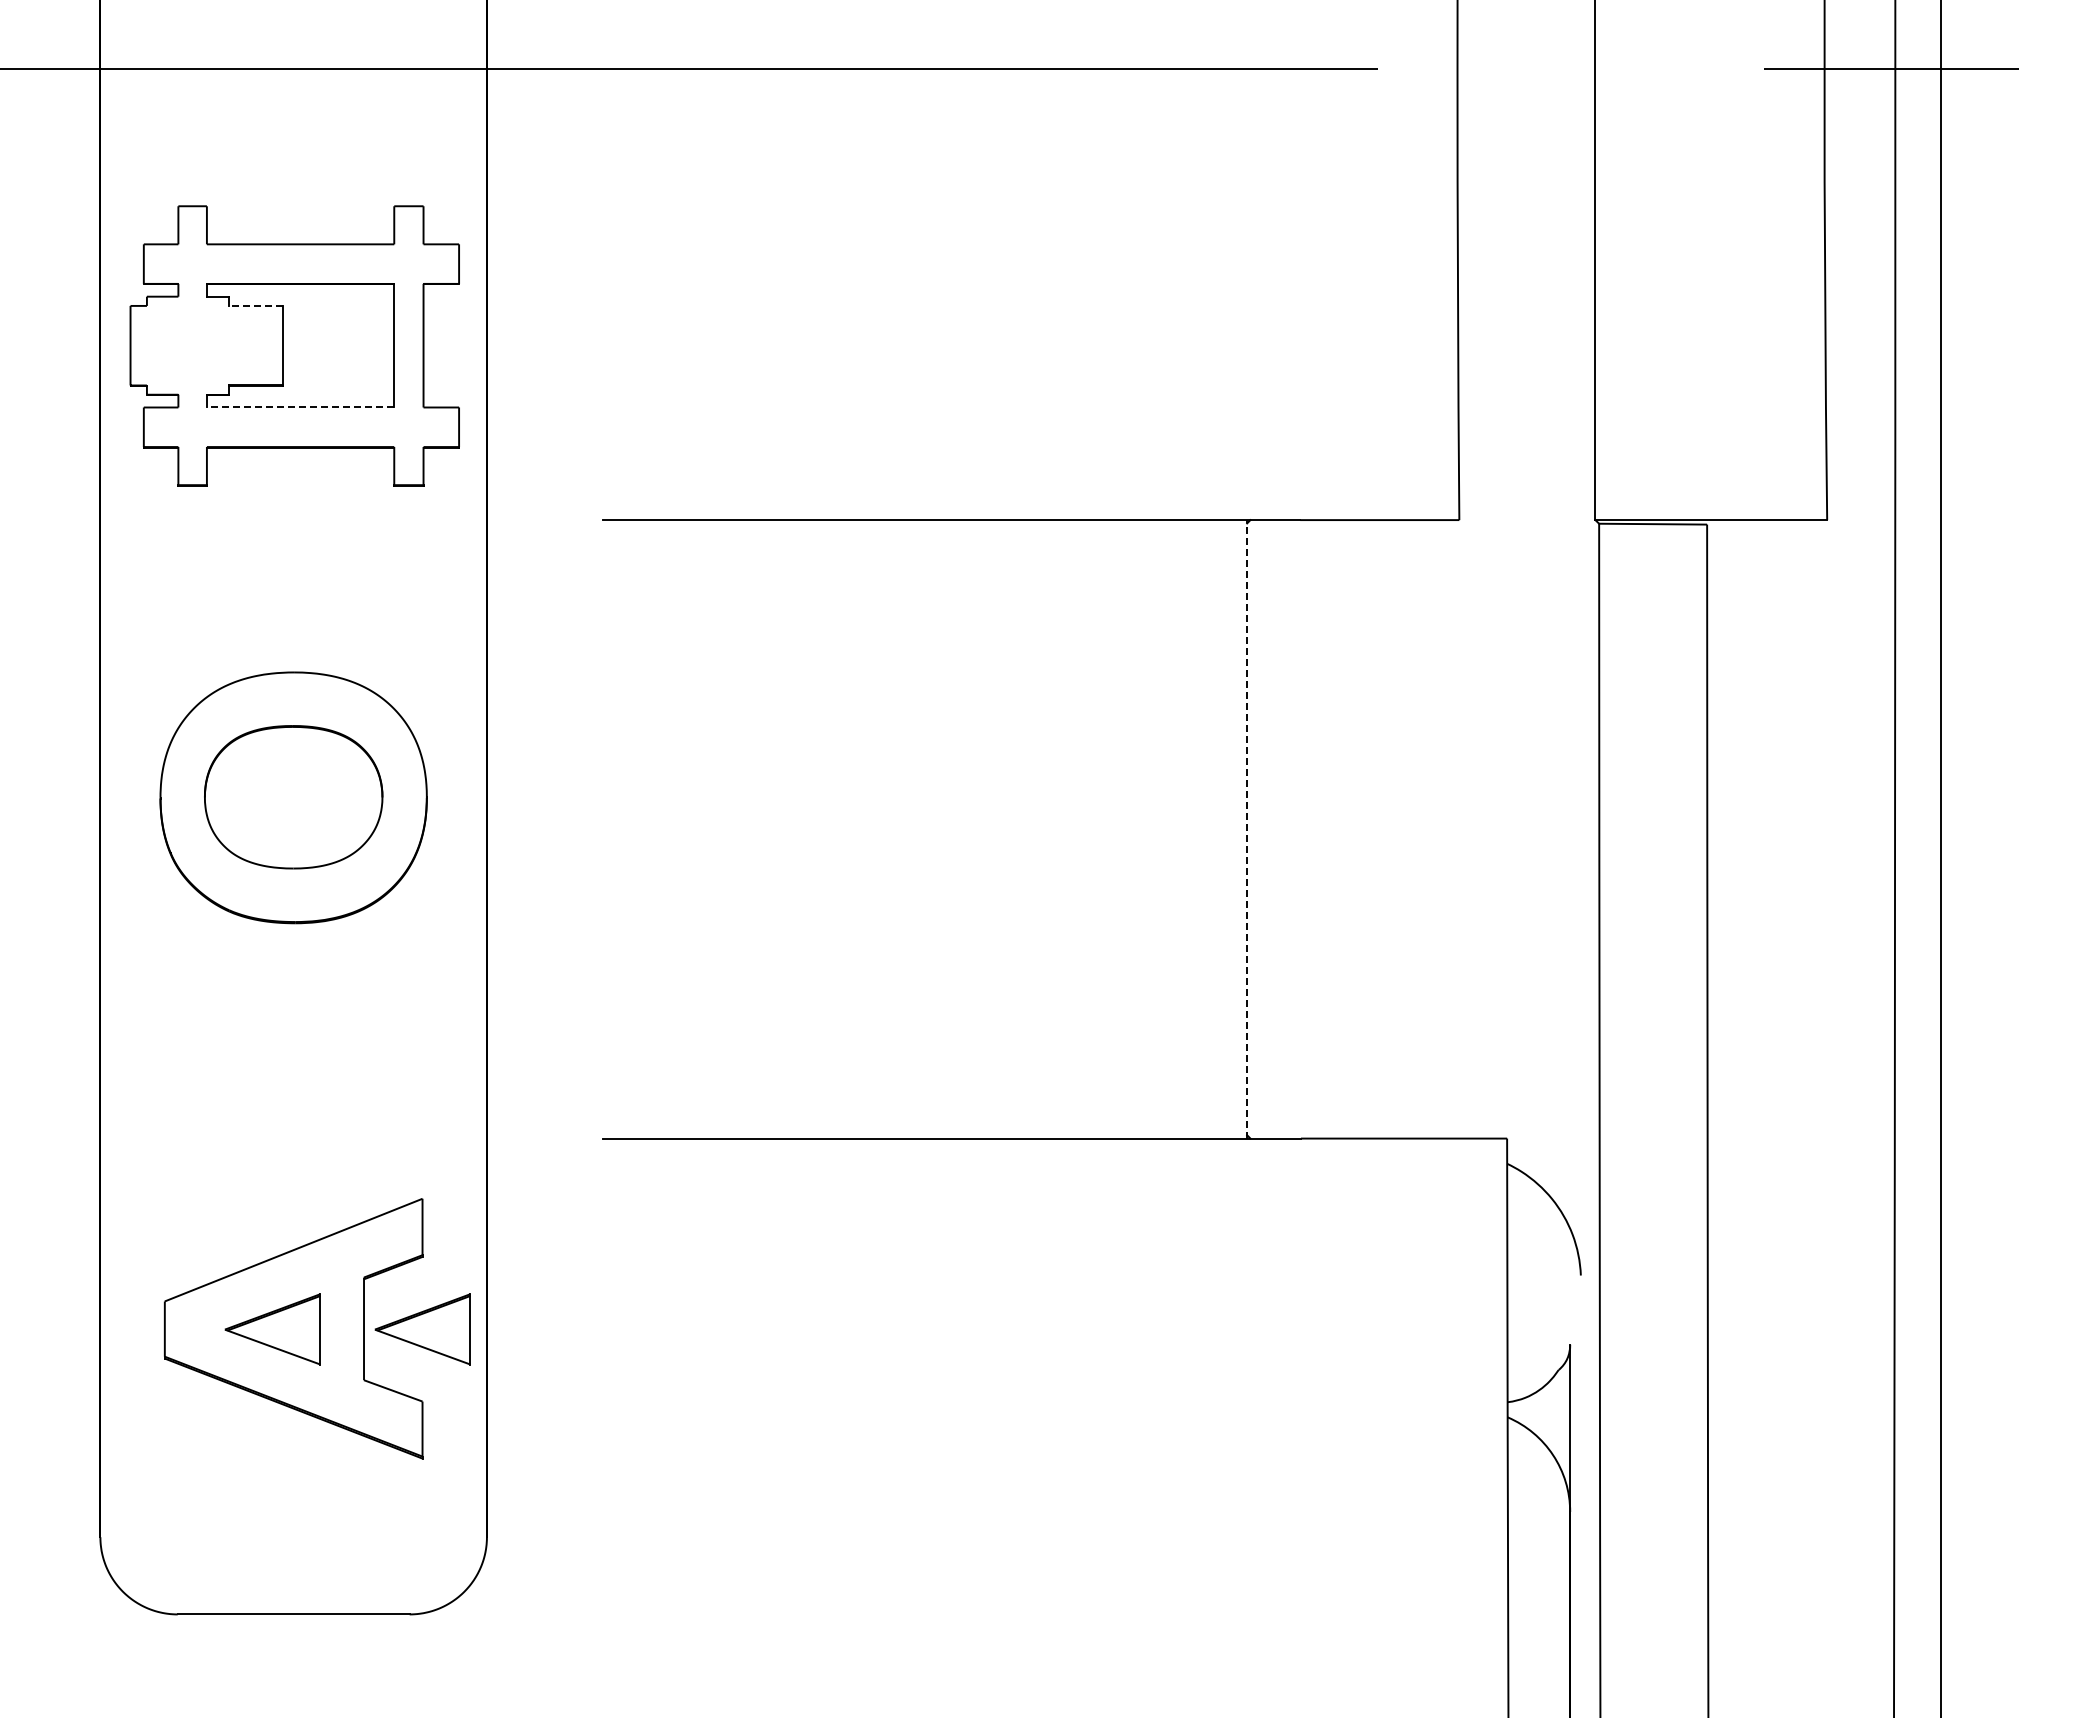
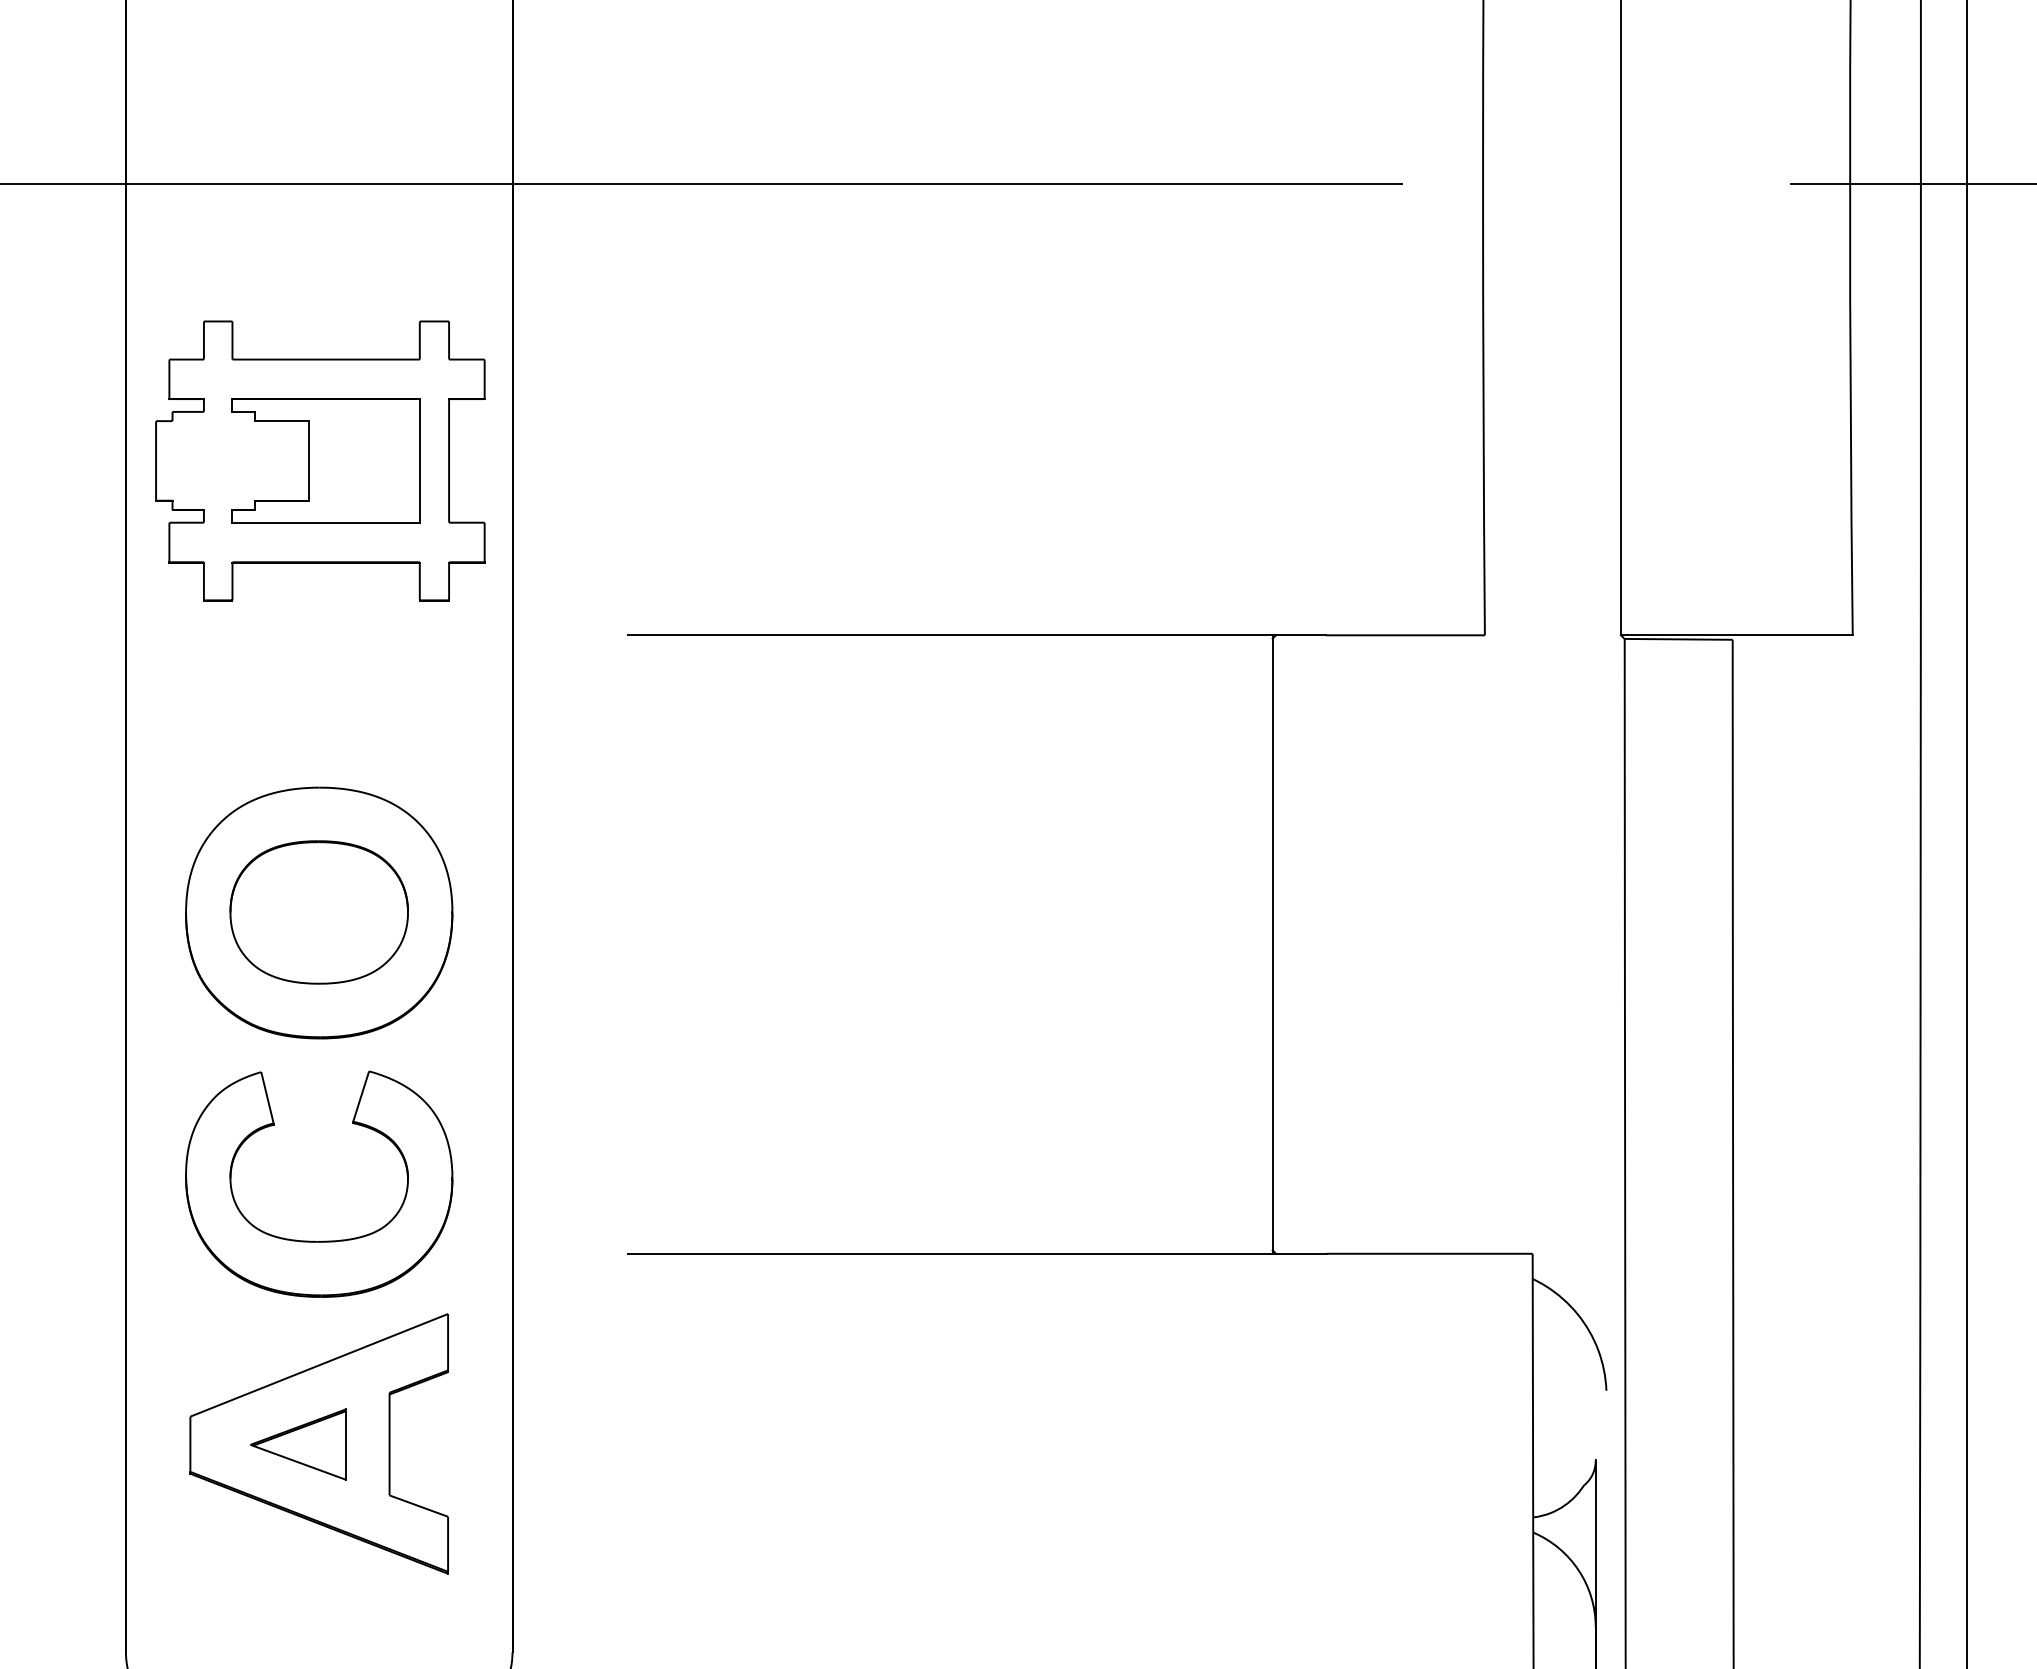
line: (256, 305) -> (282, 420), dashed -> solid
line: (300, 407) -> (326, 522), dashed -> solid
line: (1247, 828) -> (1273, 943), dashed -> solid
part: (293, 1125) -> (319, 1240), added
part: (422, 1329) -> (448, 1444), removed

